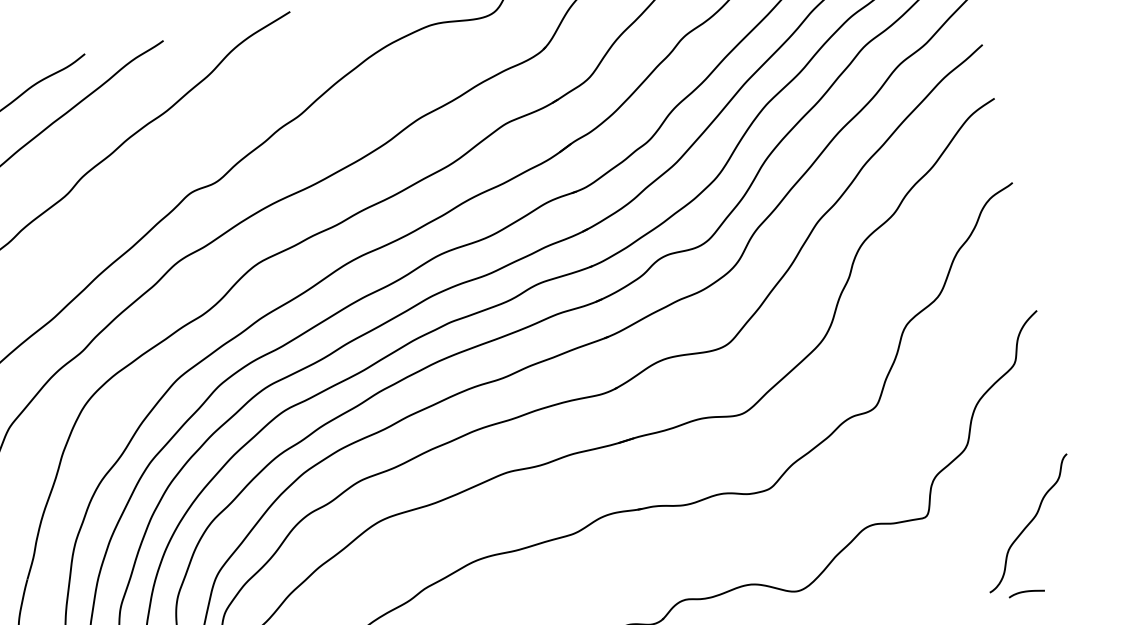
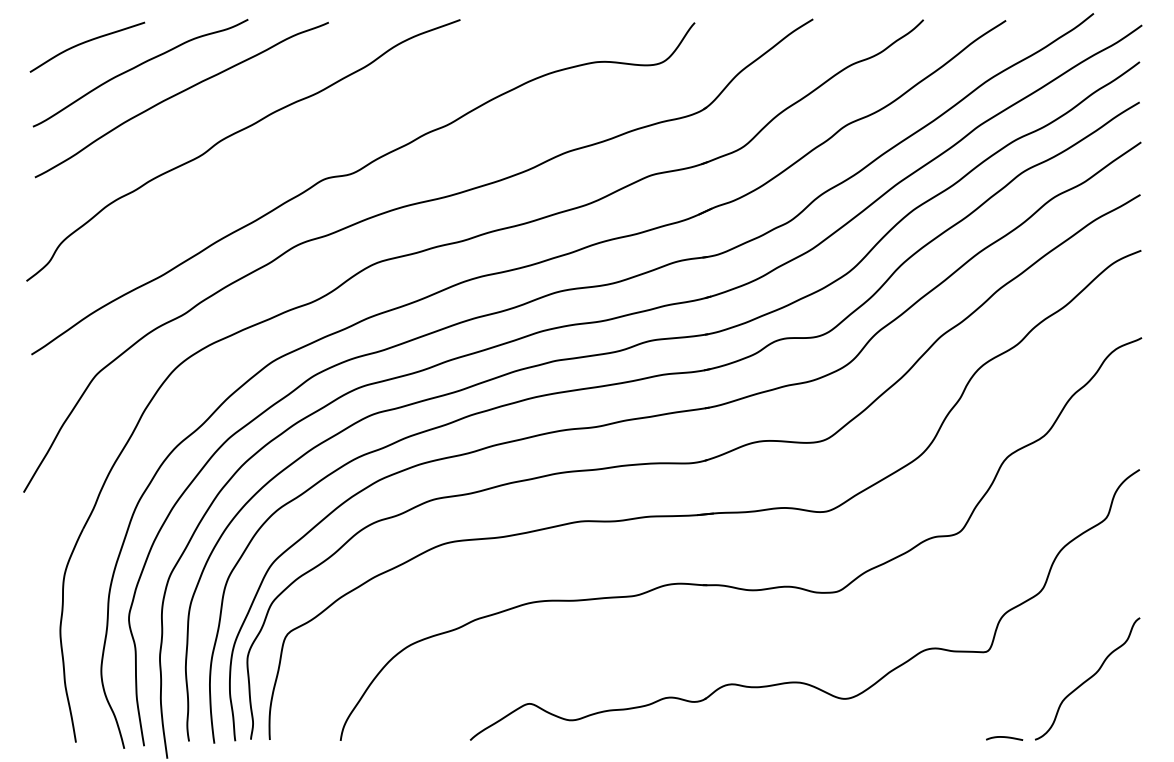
curve: (1026, 591) -> (1004, 737), moved

